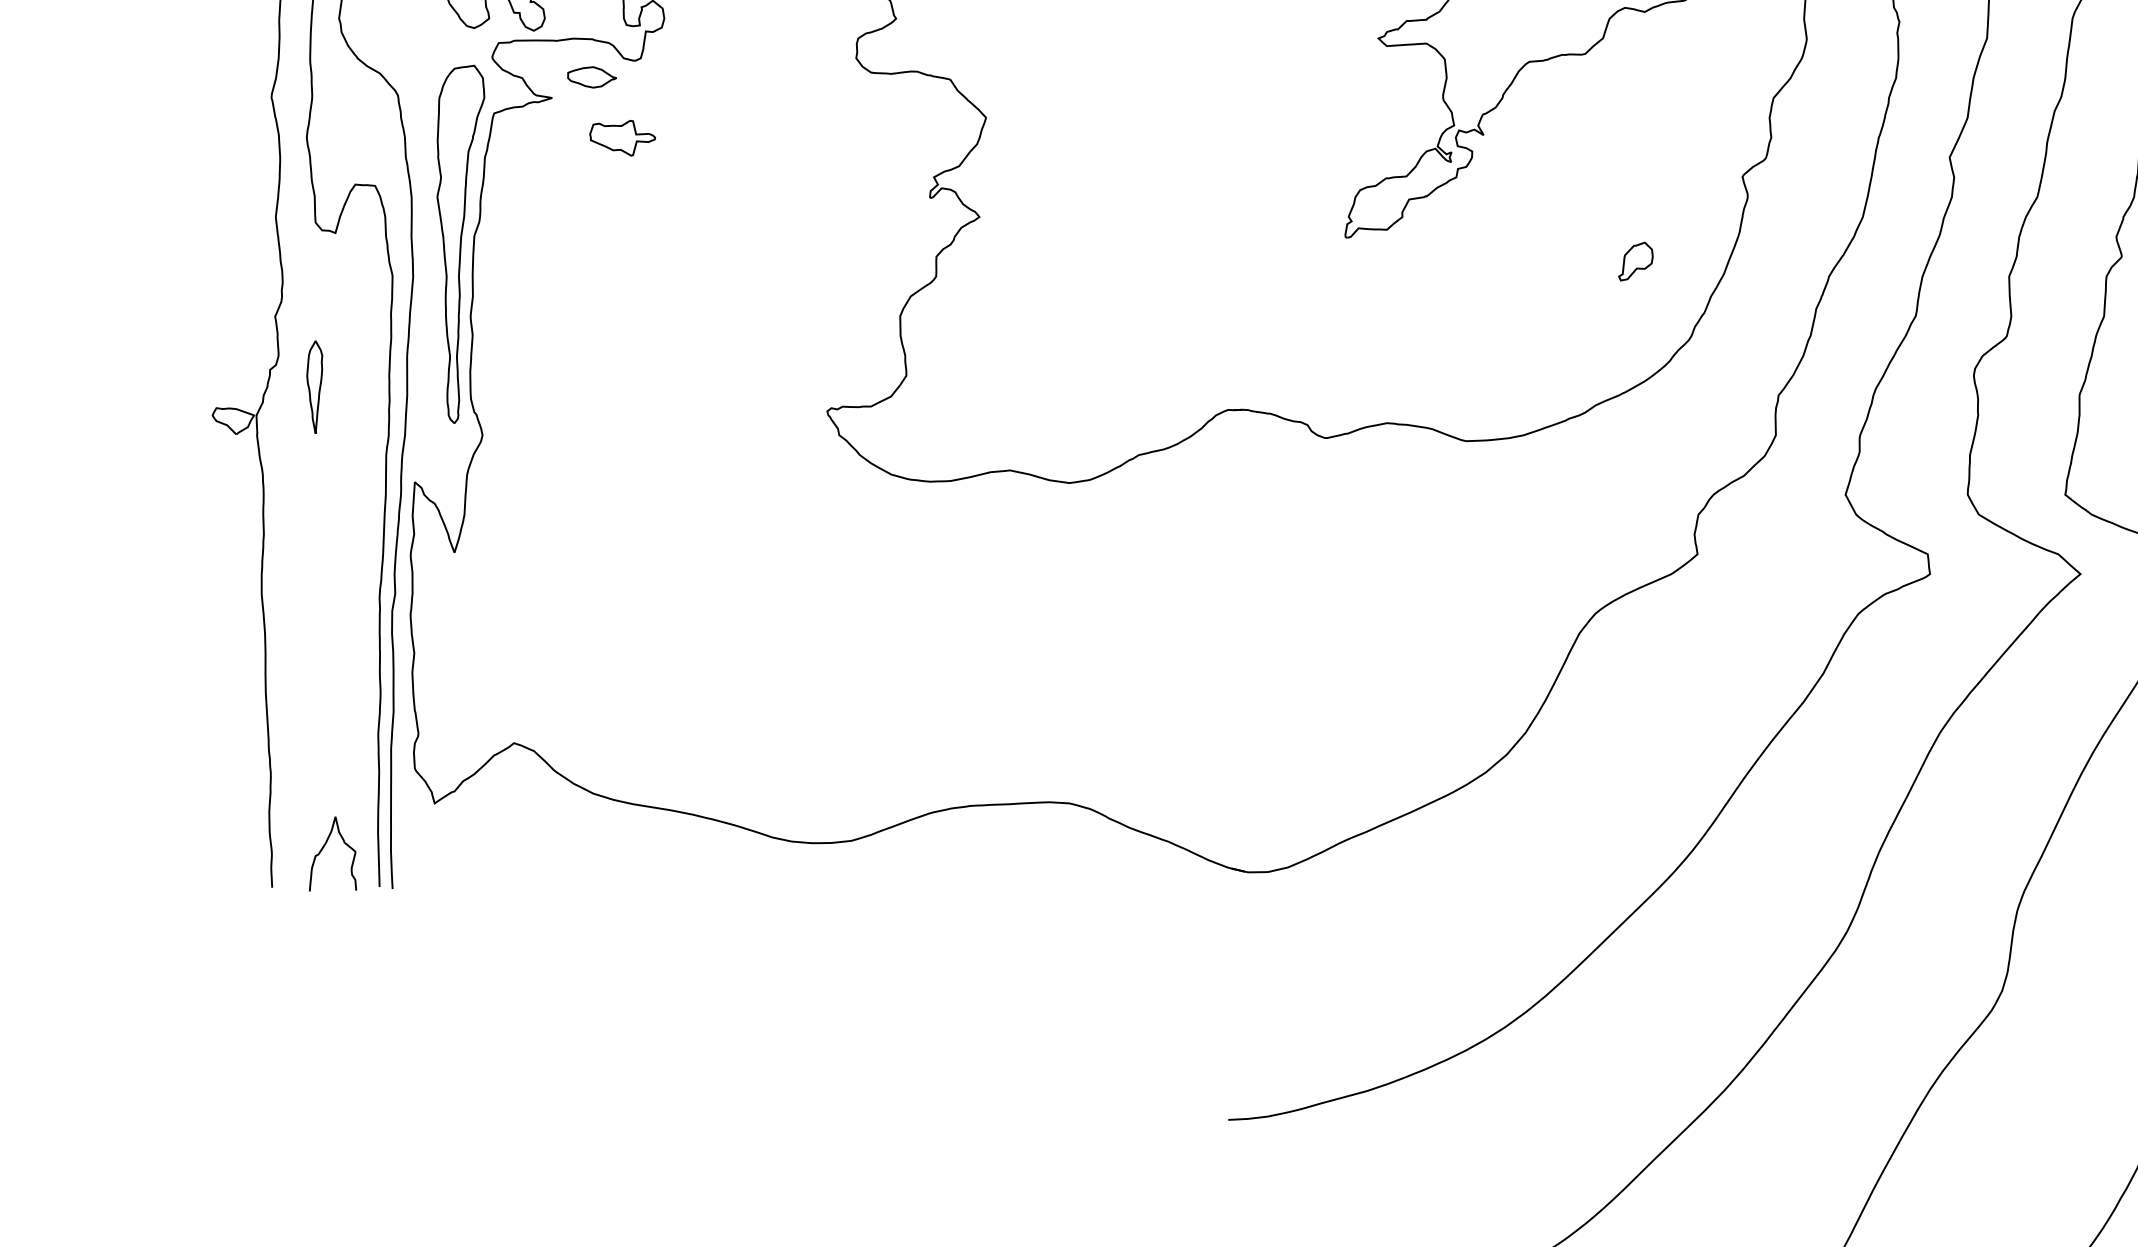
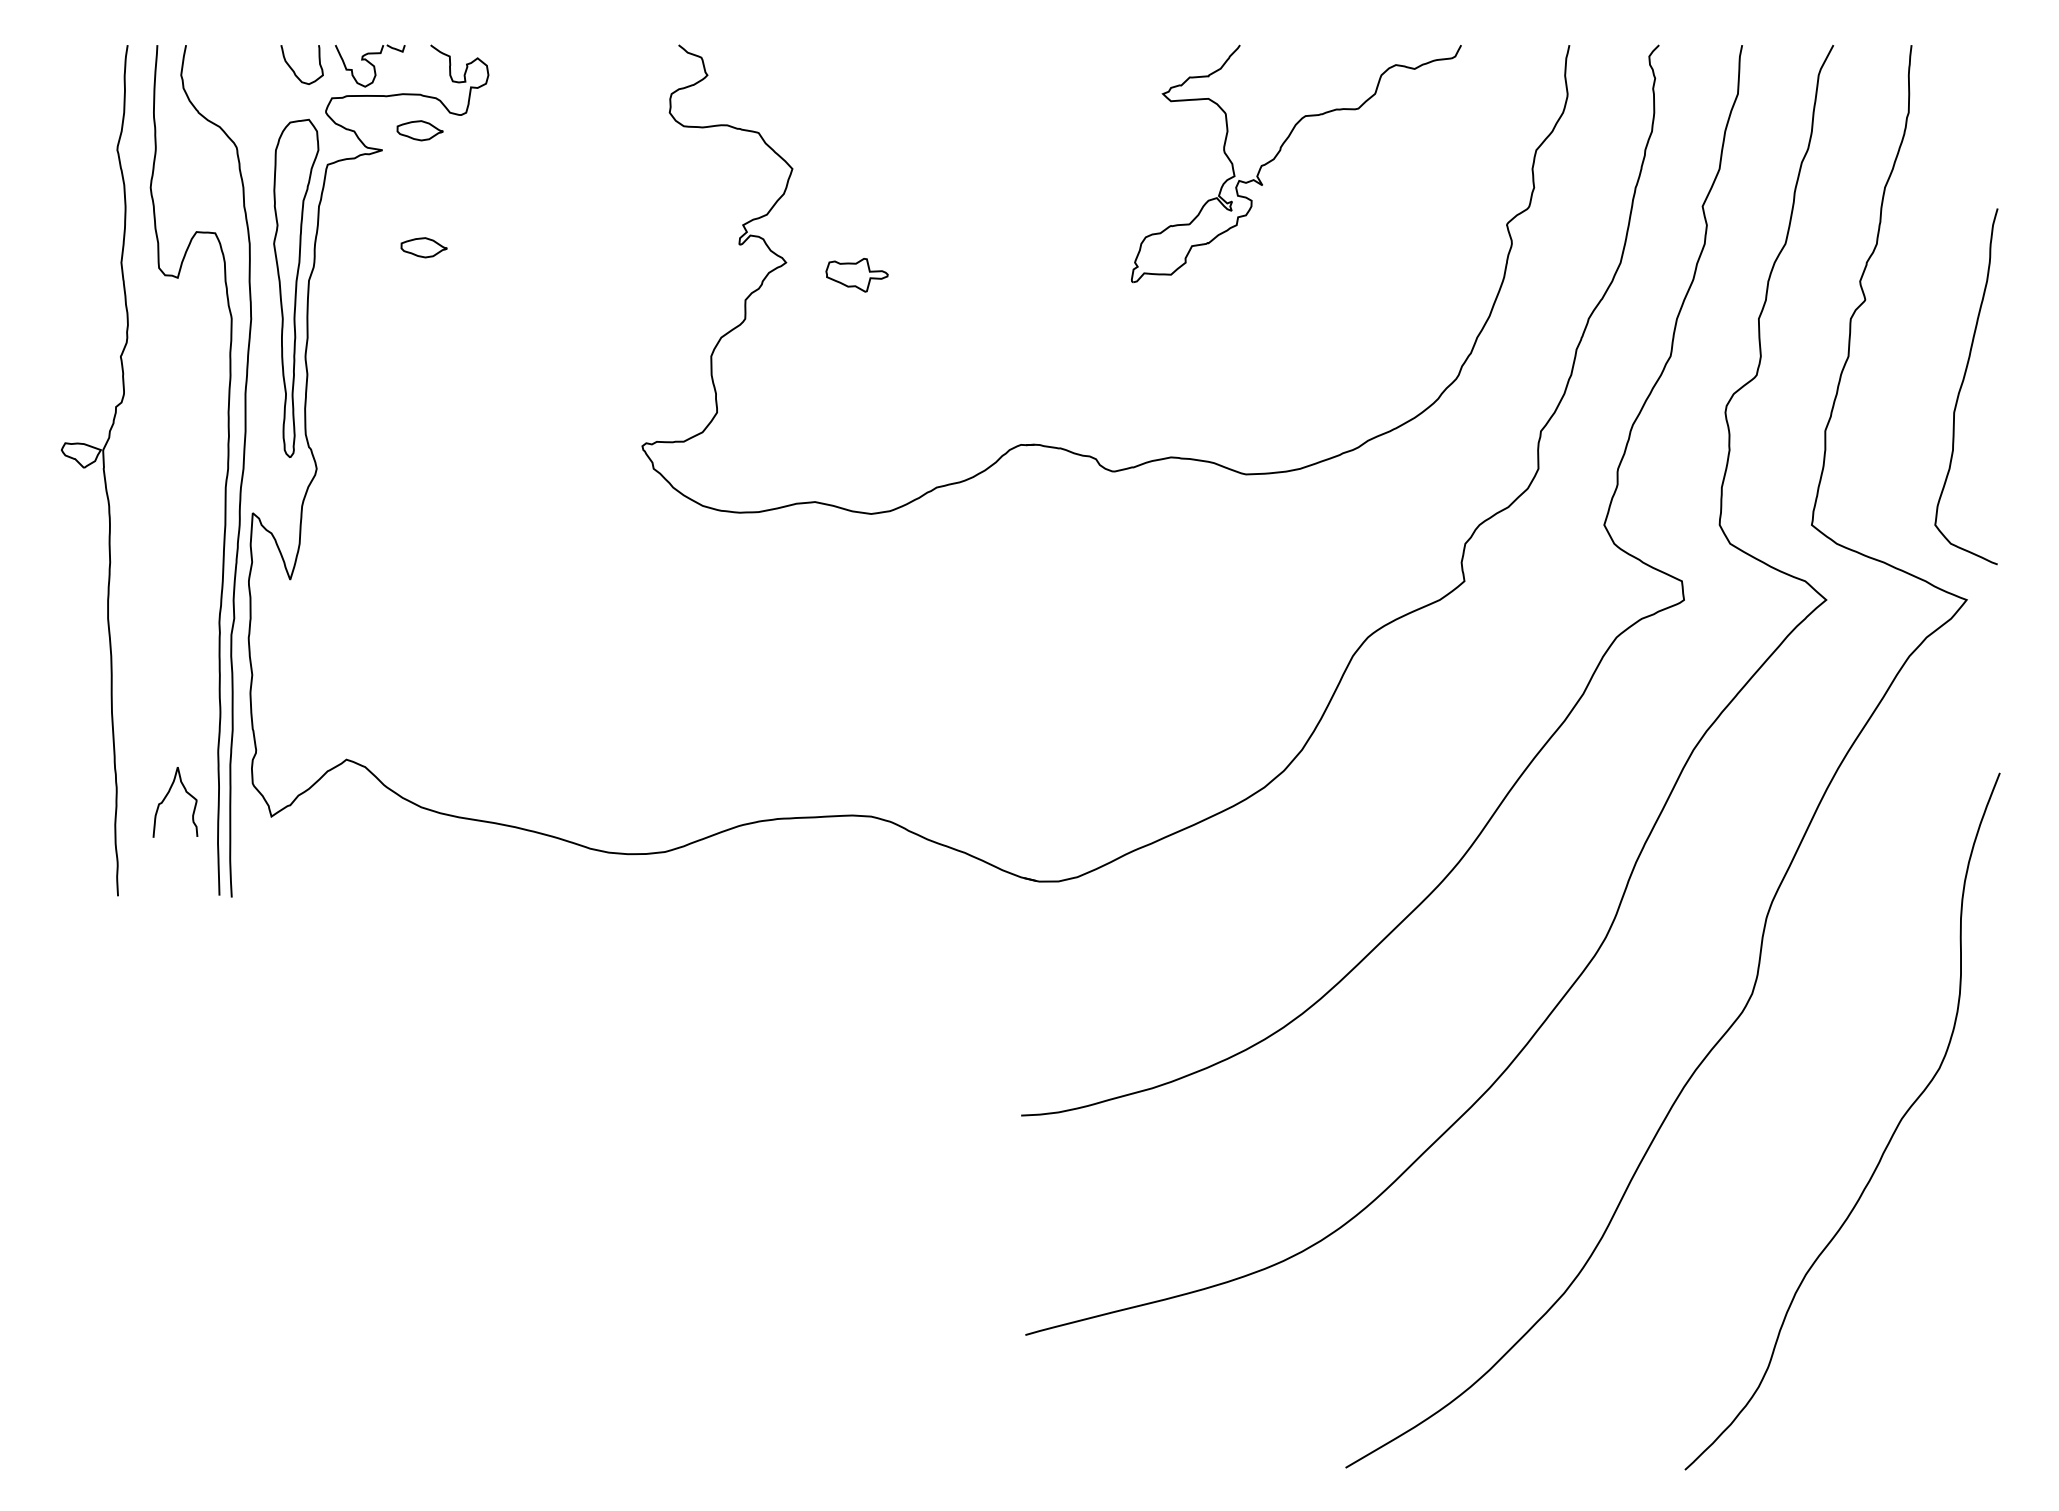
part: (622, 138) -> (856, 275), moved
part: (595, 200) -> (423, 247), added
part: (1636, 261) -> (1406, 304), removed
part: (315, 387) -> (158, 423), removed
curve: (323, 848) -> (166, 797), moved

